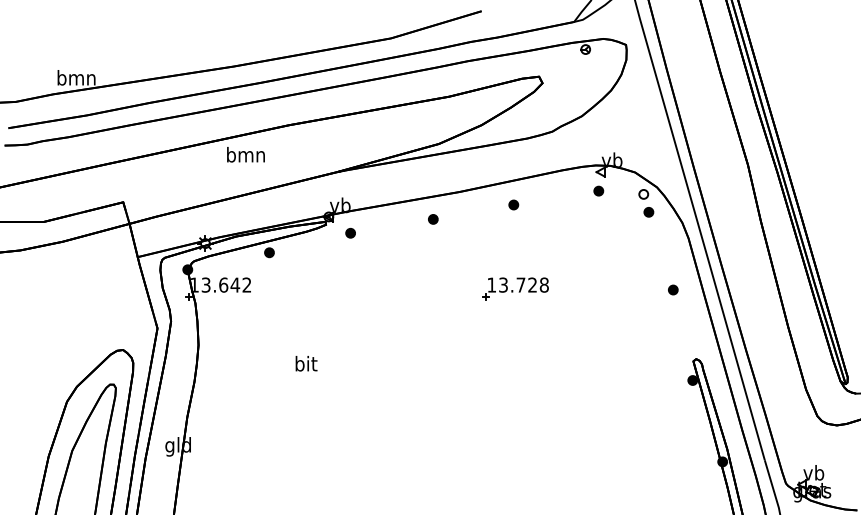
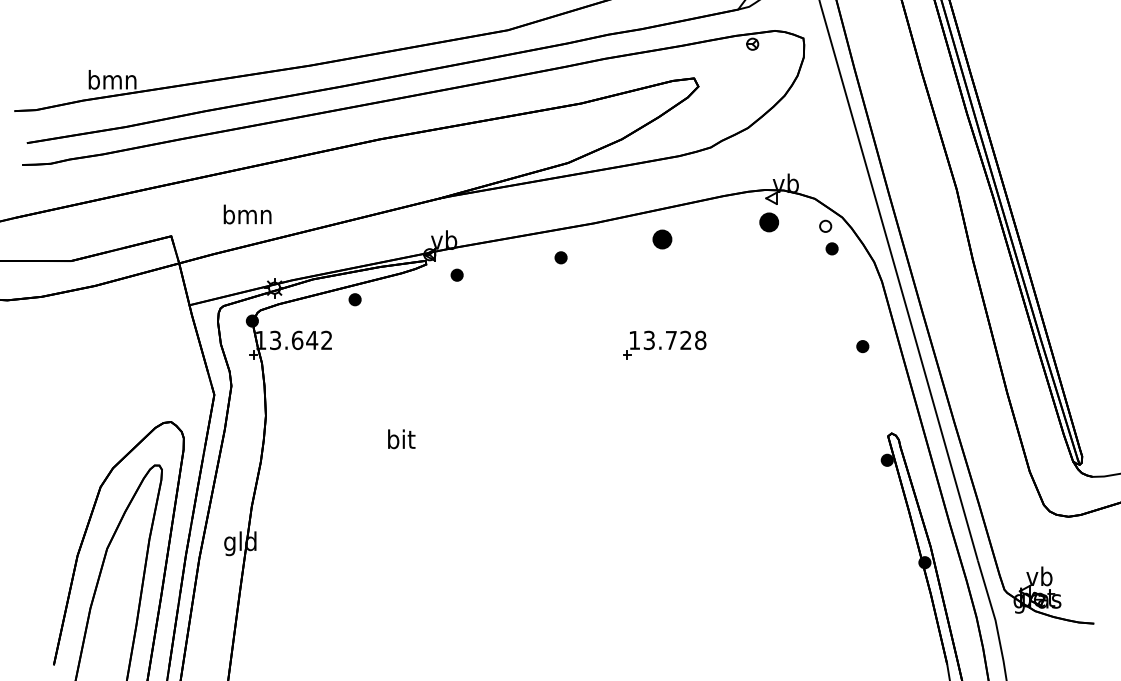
text: (245, 154) -> (247, 214), moved
part: (598, 190) -> (768, 221), size x1.6
part: (513, 204) -> (661, 239), size x1.6

